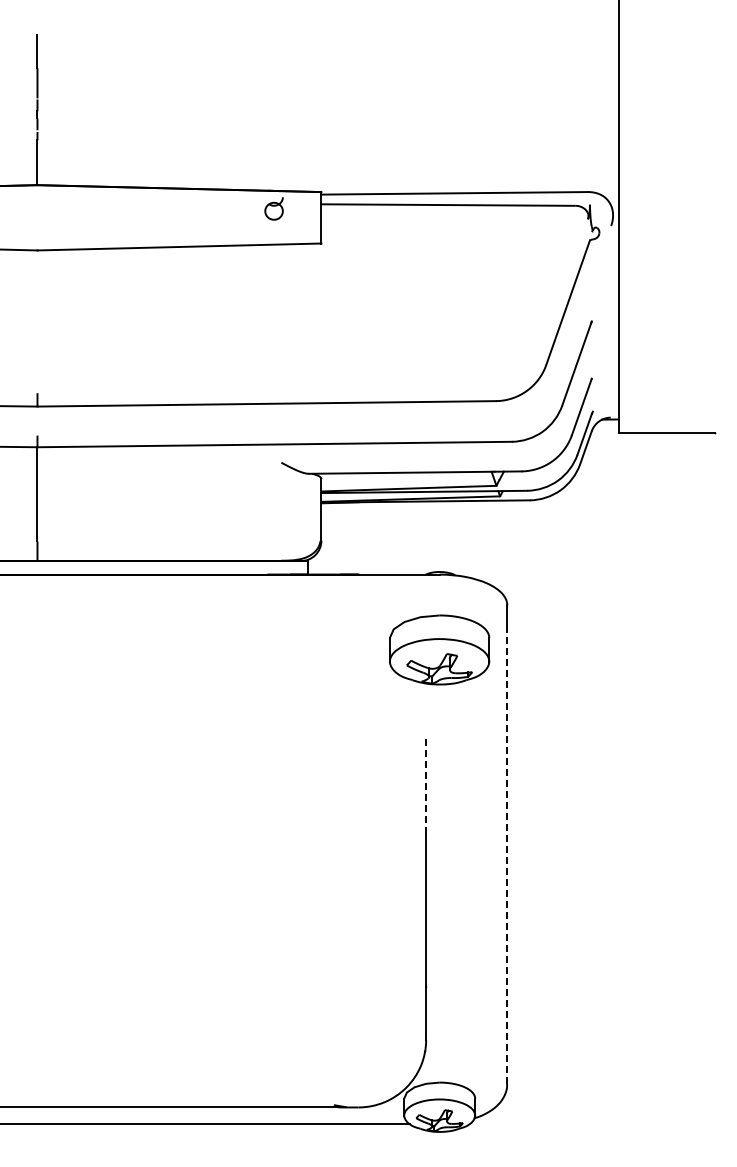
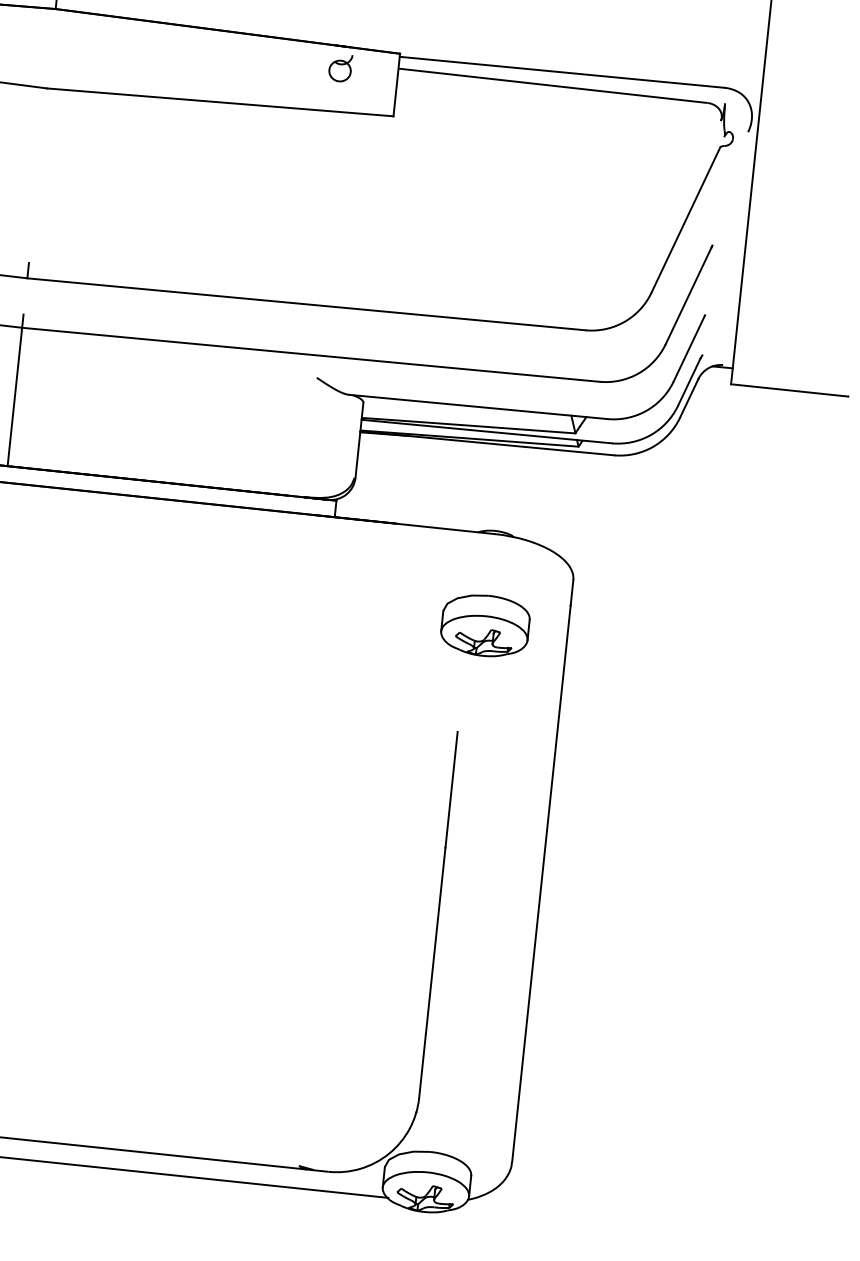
part: (439, 649) -> (485, 625), size x0.71
line: (426, 786) -> (451, 790), dashed -> solid
line: (507, 855) -> (541, 884), dashed -> solid

